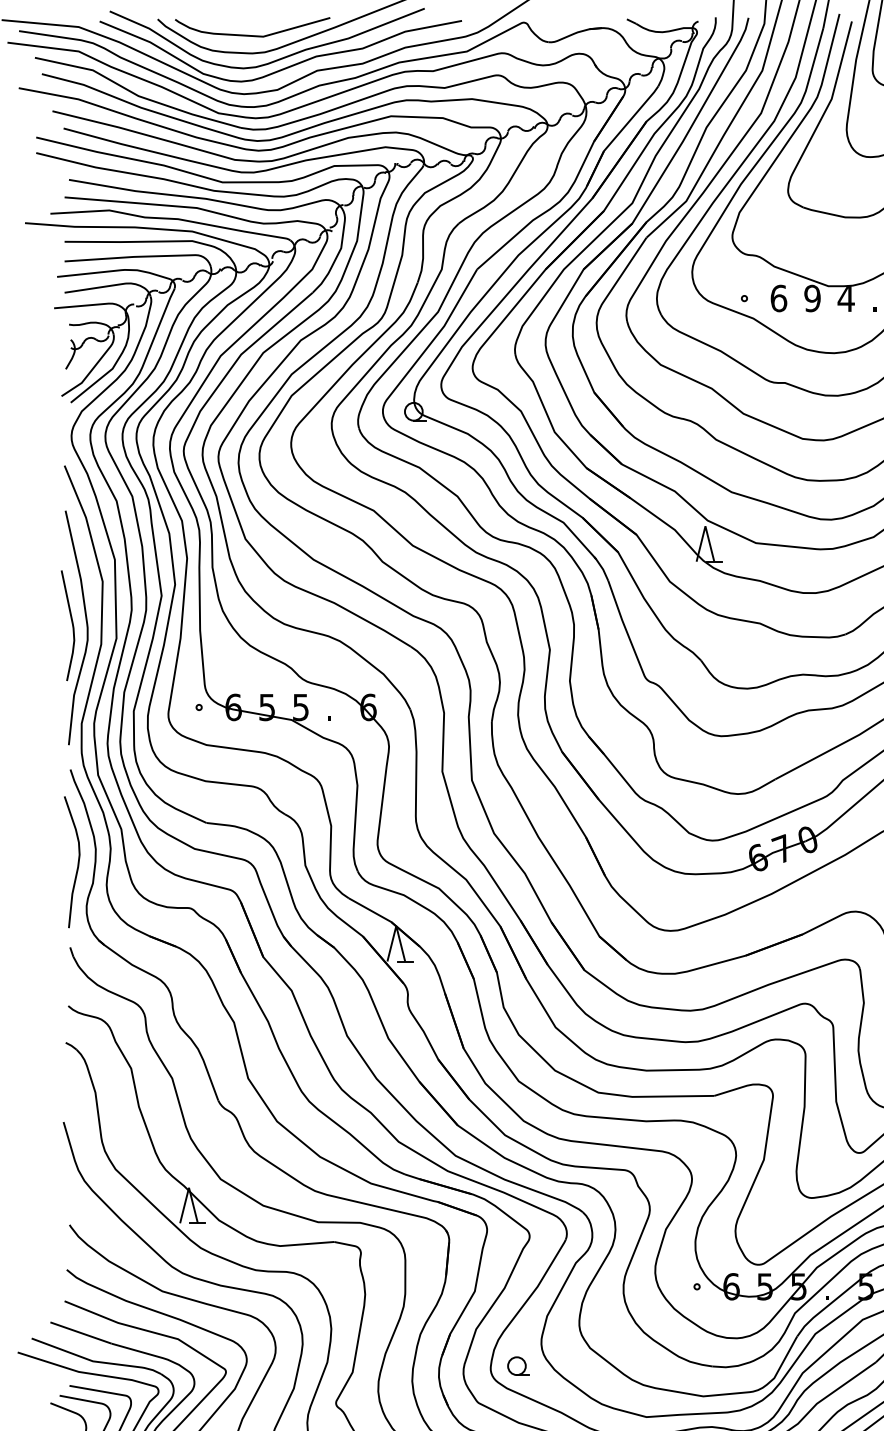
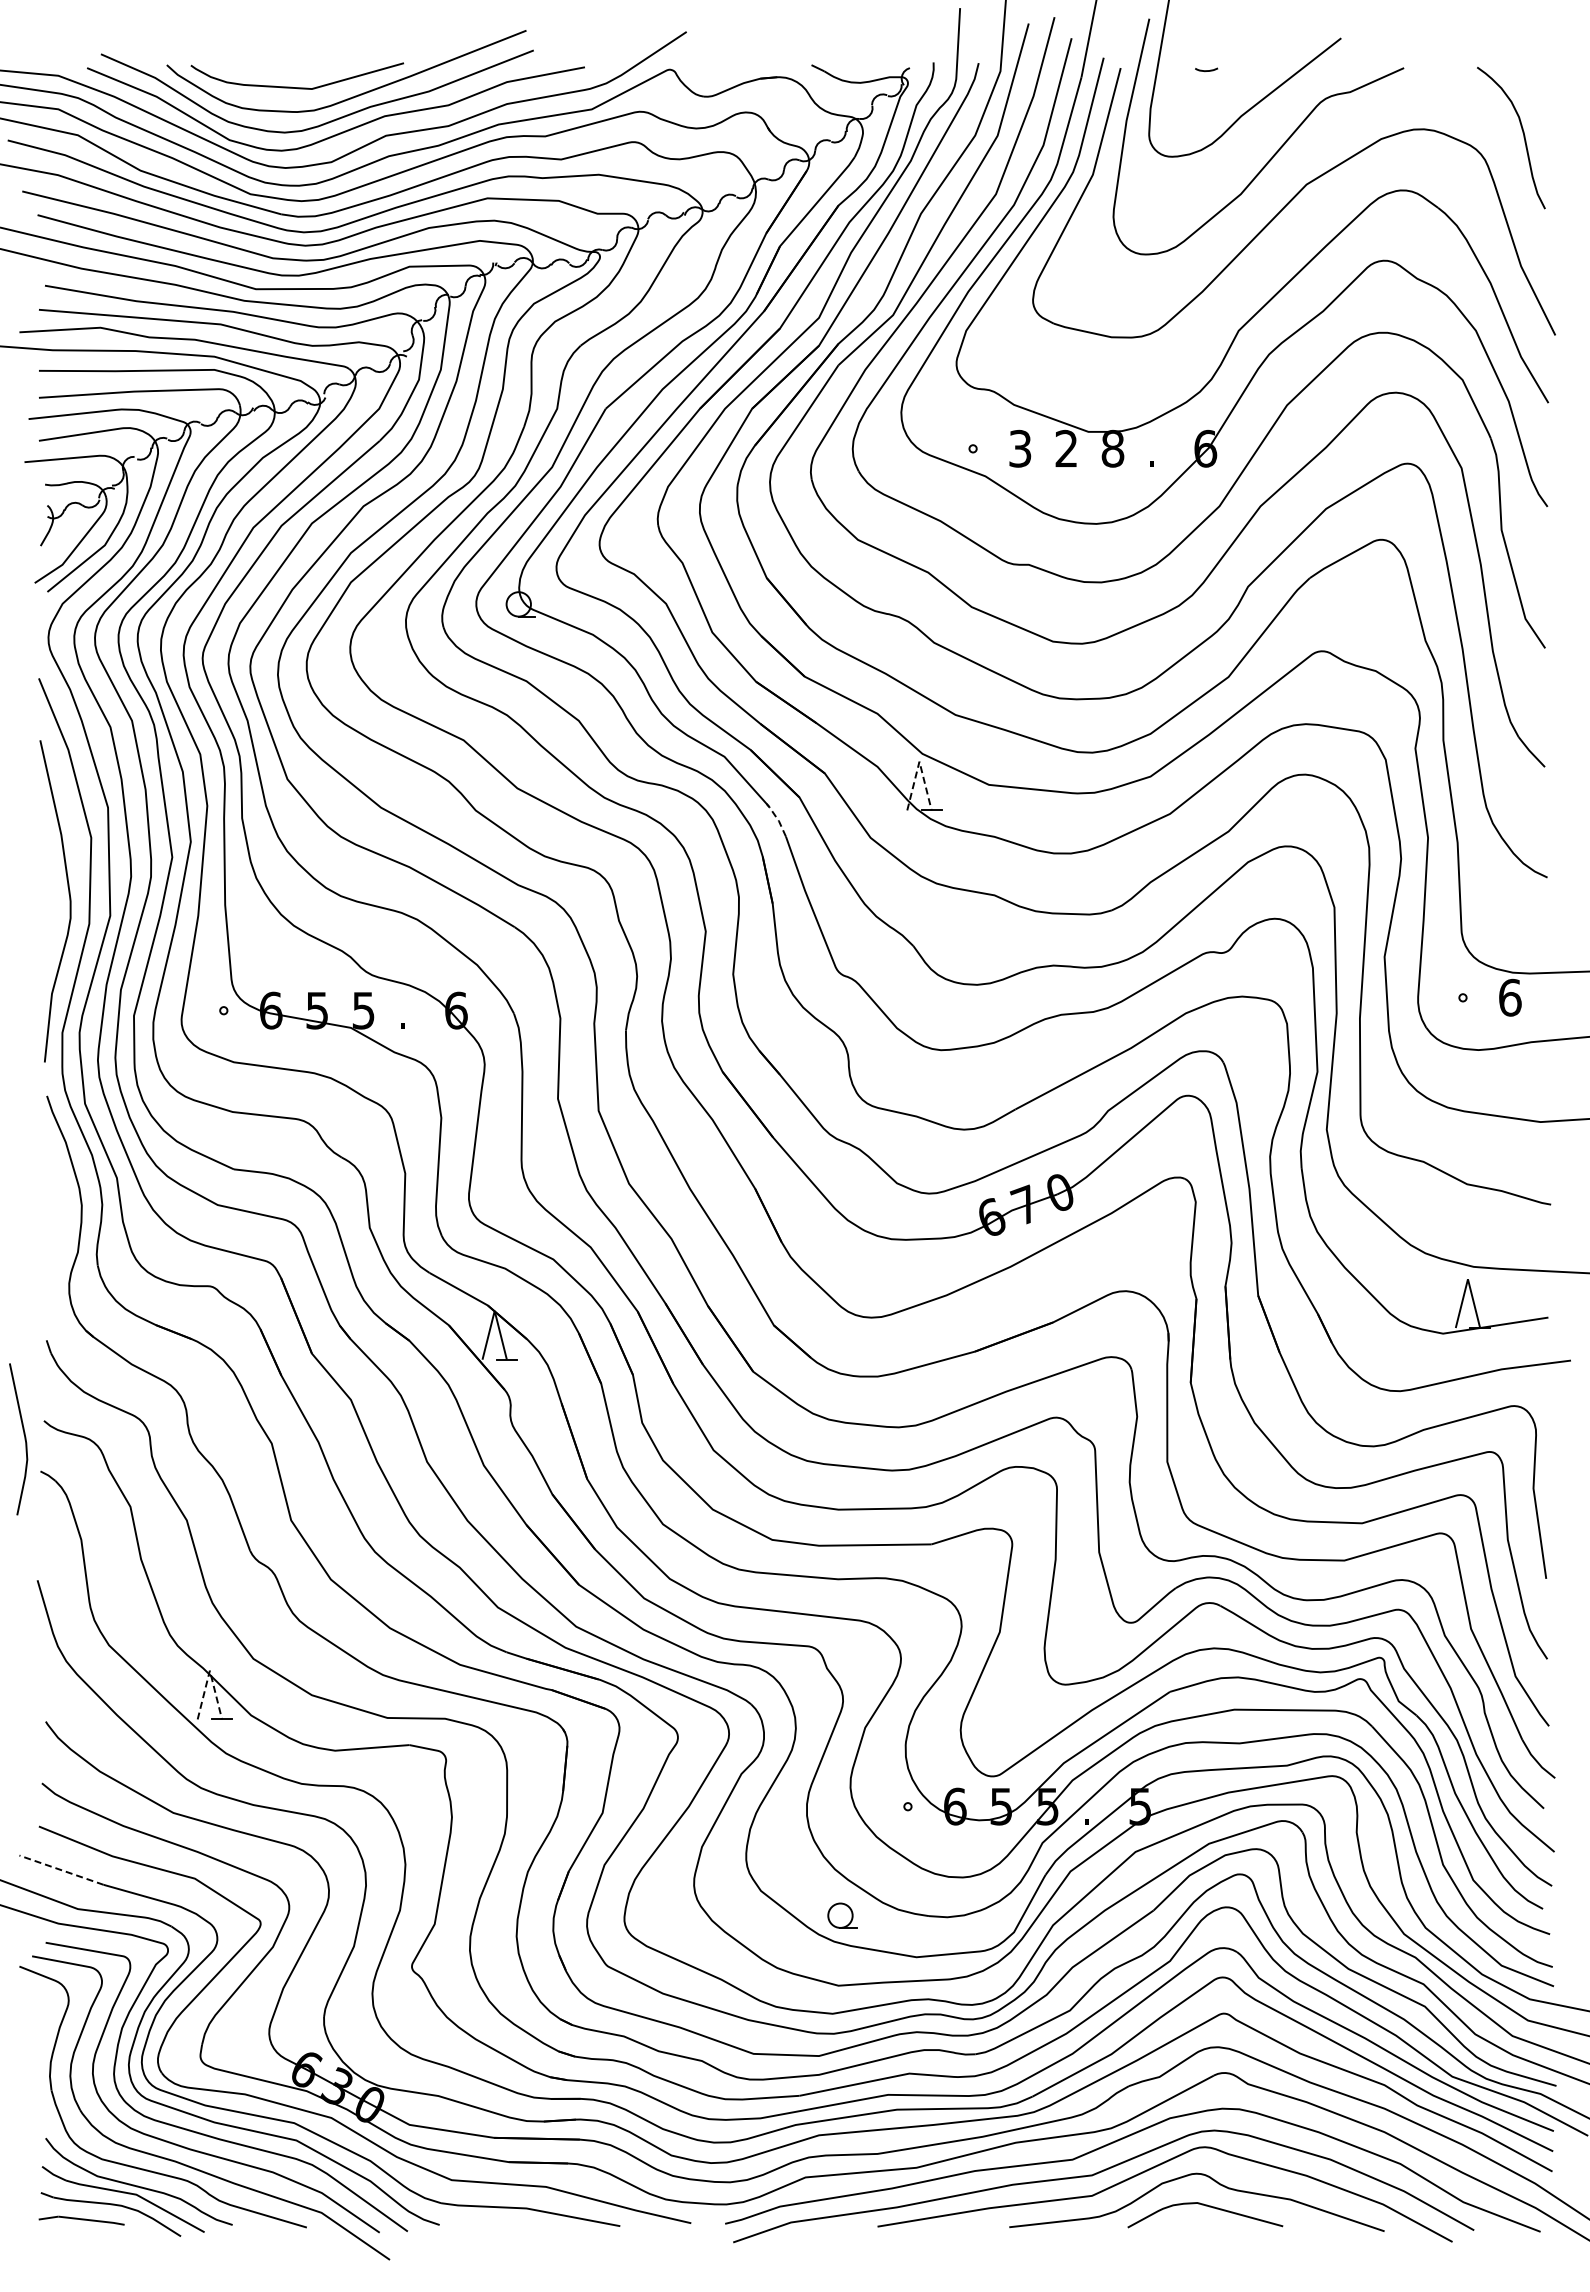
text: (778, 298) -> (1020, 448), 6 -> 3
text: (812, 298) -> (1066, 448), 9 -> 2
text: (845, 298) -> (1112, 448), 4 -> 8
line: (705, 526) -> (919, 761), solid -> dashed
line: (602, 568) -> (777, 819), solid -> dashed
curve: (72, 625) -> (24, 1439), moved
curve: (78, 861) -> (57, 1222), removed
line: (188, 1187) -> (209, 1670), solid -> dashed
line: (81, 1333) -> (61, 1870), solid -> dashed
part: (518, 1366) -> (842, 1915), moved

